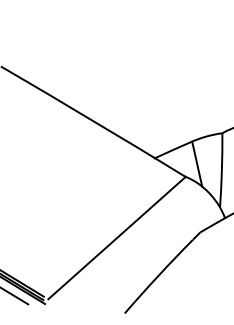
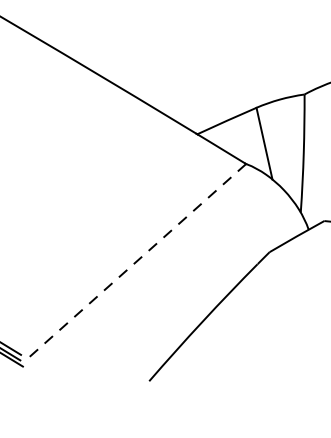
line: (117, 238) -> (137, 261), solid -> dashed

